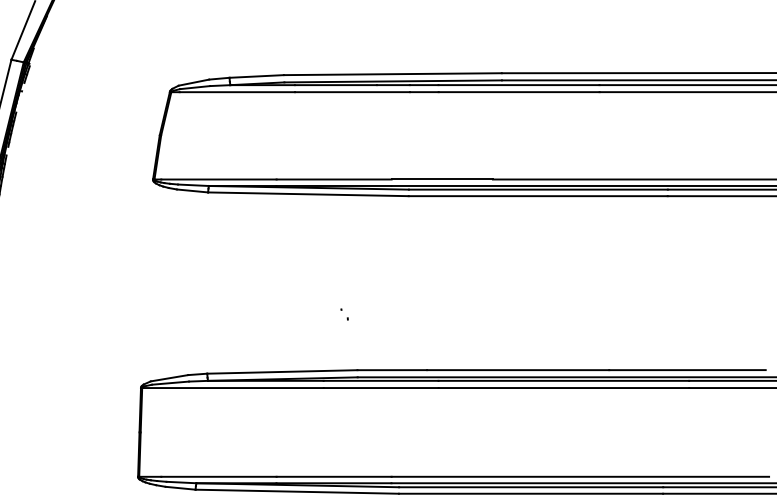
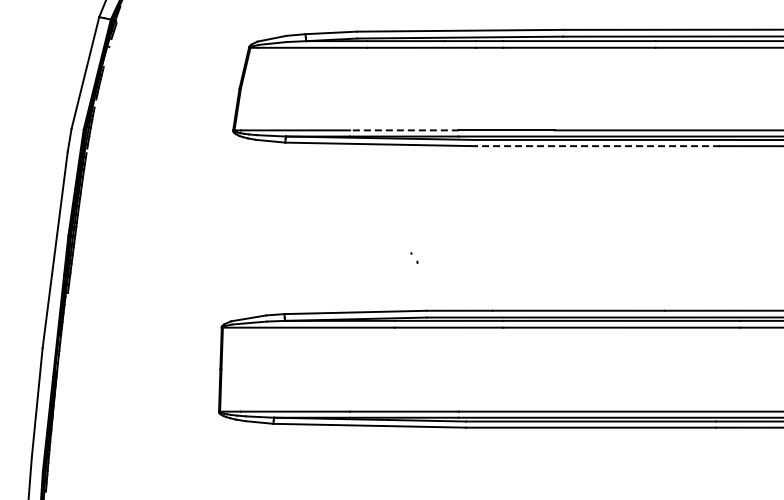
line: (333, 179) -> (403, 130), solid -> dashed
line: (538, 196) -> (597, 146), solid -> dashed

